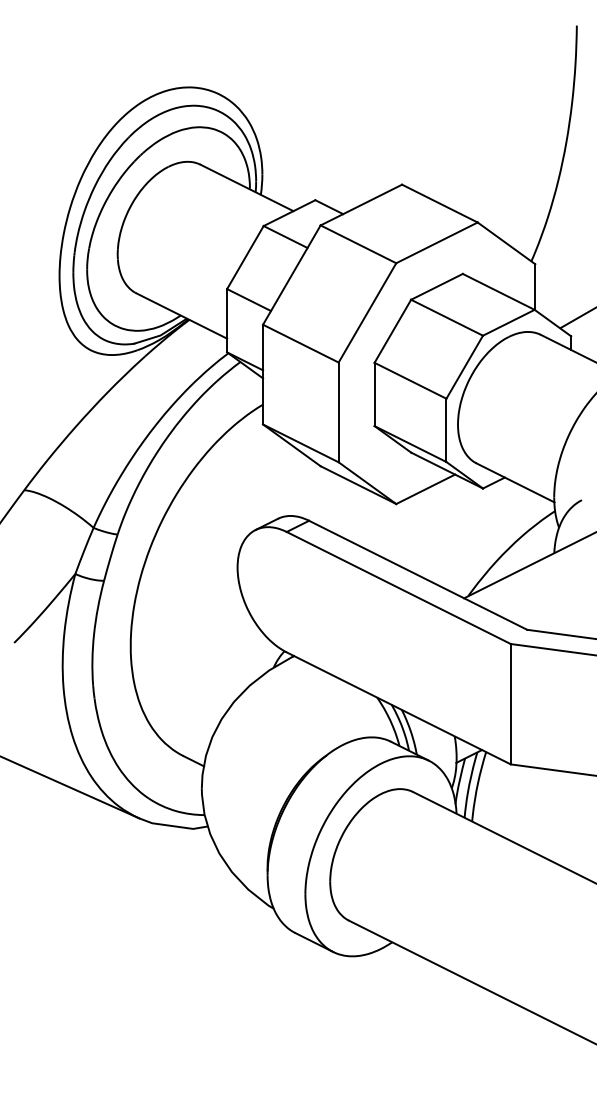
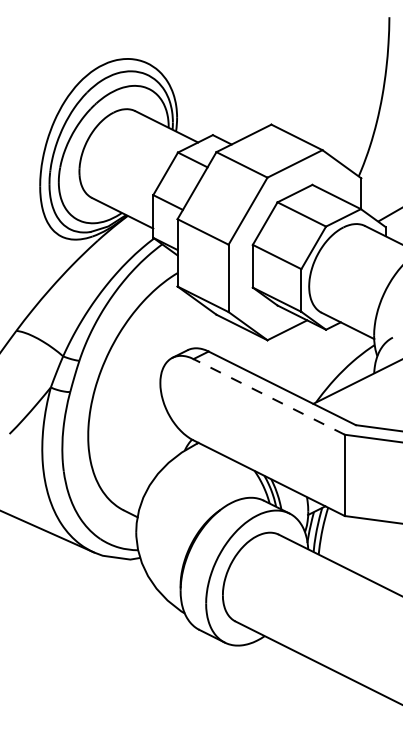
line: (399, 587) -> (269, 396), solid -> dashed

